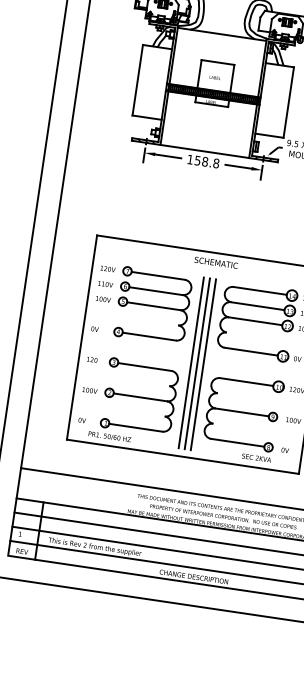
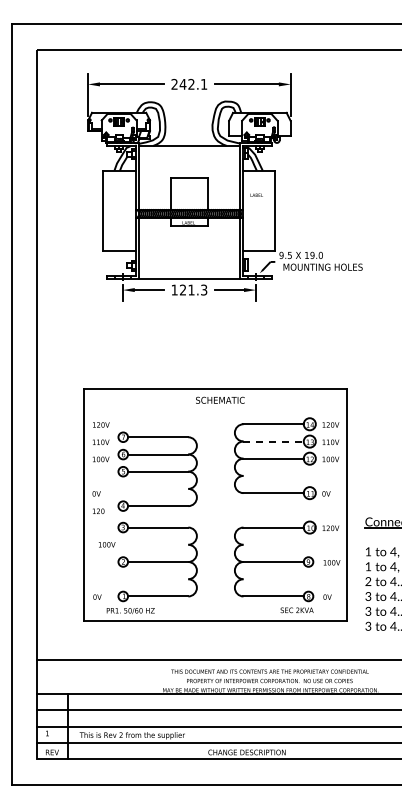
text: (214, 77) -> (256, 194), moved
text: (207, 161) -> (193, 289), 158.8 -> 121.3
part: (153, 305) -> (157, 471), moved
line: (258, 306) -> (274, 441), solid -> dashed
text: (92, 359) -> (98, 510), moved
line: (191, 363) -> (209, 515), removed
line: (196, 363) -> (215, 515), removed
line: (203, 364) -> (222, 515), removed
text: (89, 390) -> (106, 544), moved

